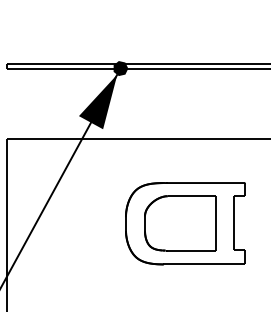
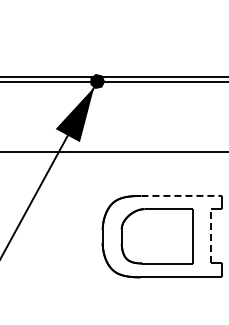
line: (205, 183) -> (182, 196), solid -> dashed
line: (234, 222) -> (211, 235), solid -> dashed

